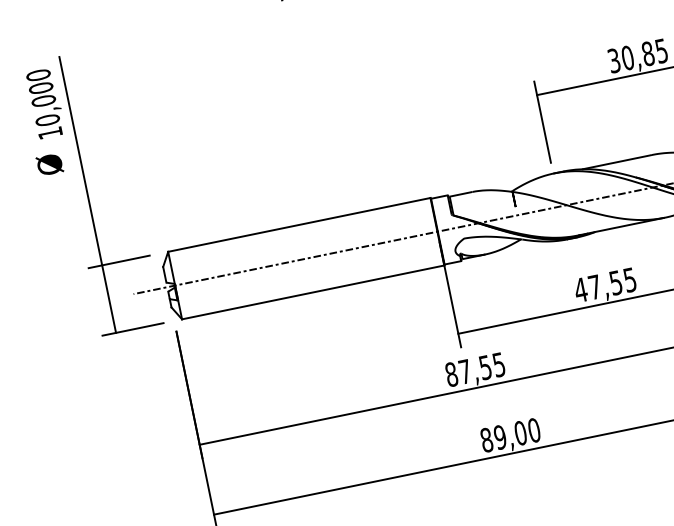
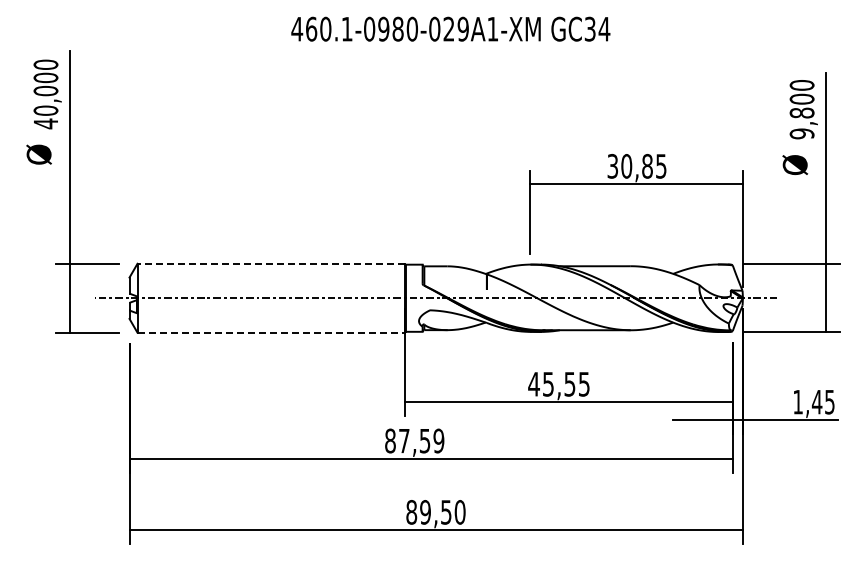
text: (49, 132) -> (45, 123), 10,000 -> 40,000
line: (299, 224) -> (271, 263), solid -> dashed
text: (595, 287) -> (548, 384), 47,55 -> 45,55
line: (313, 292) -> (271, 332), solid -> dashed
text: (498, 364) -> (438, 440), 87,55 -> 87,59
text: (519, 433) -> (445, 512), 89,00 -> 89,50

